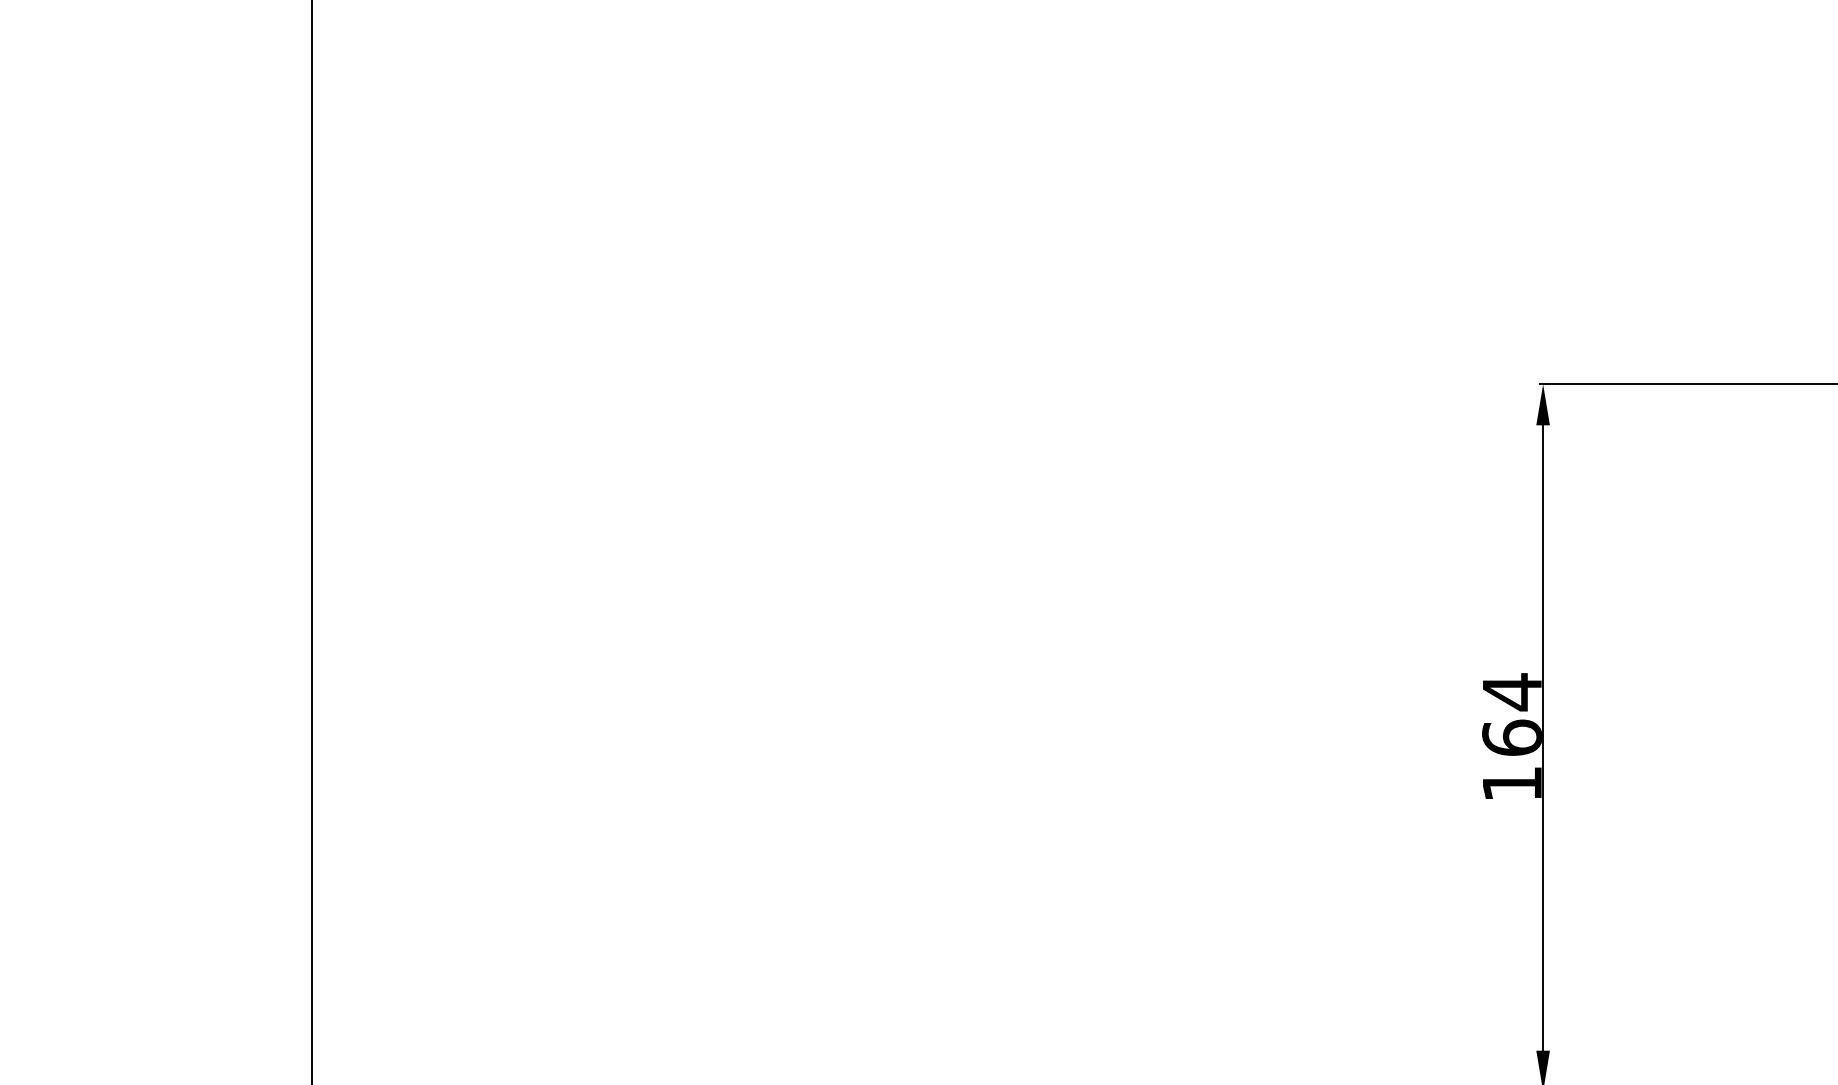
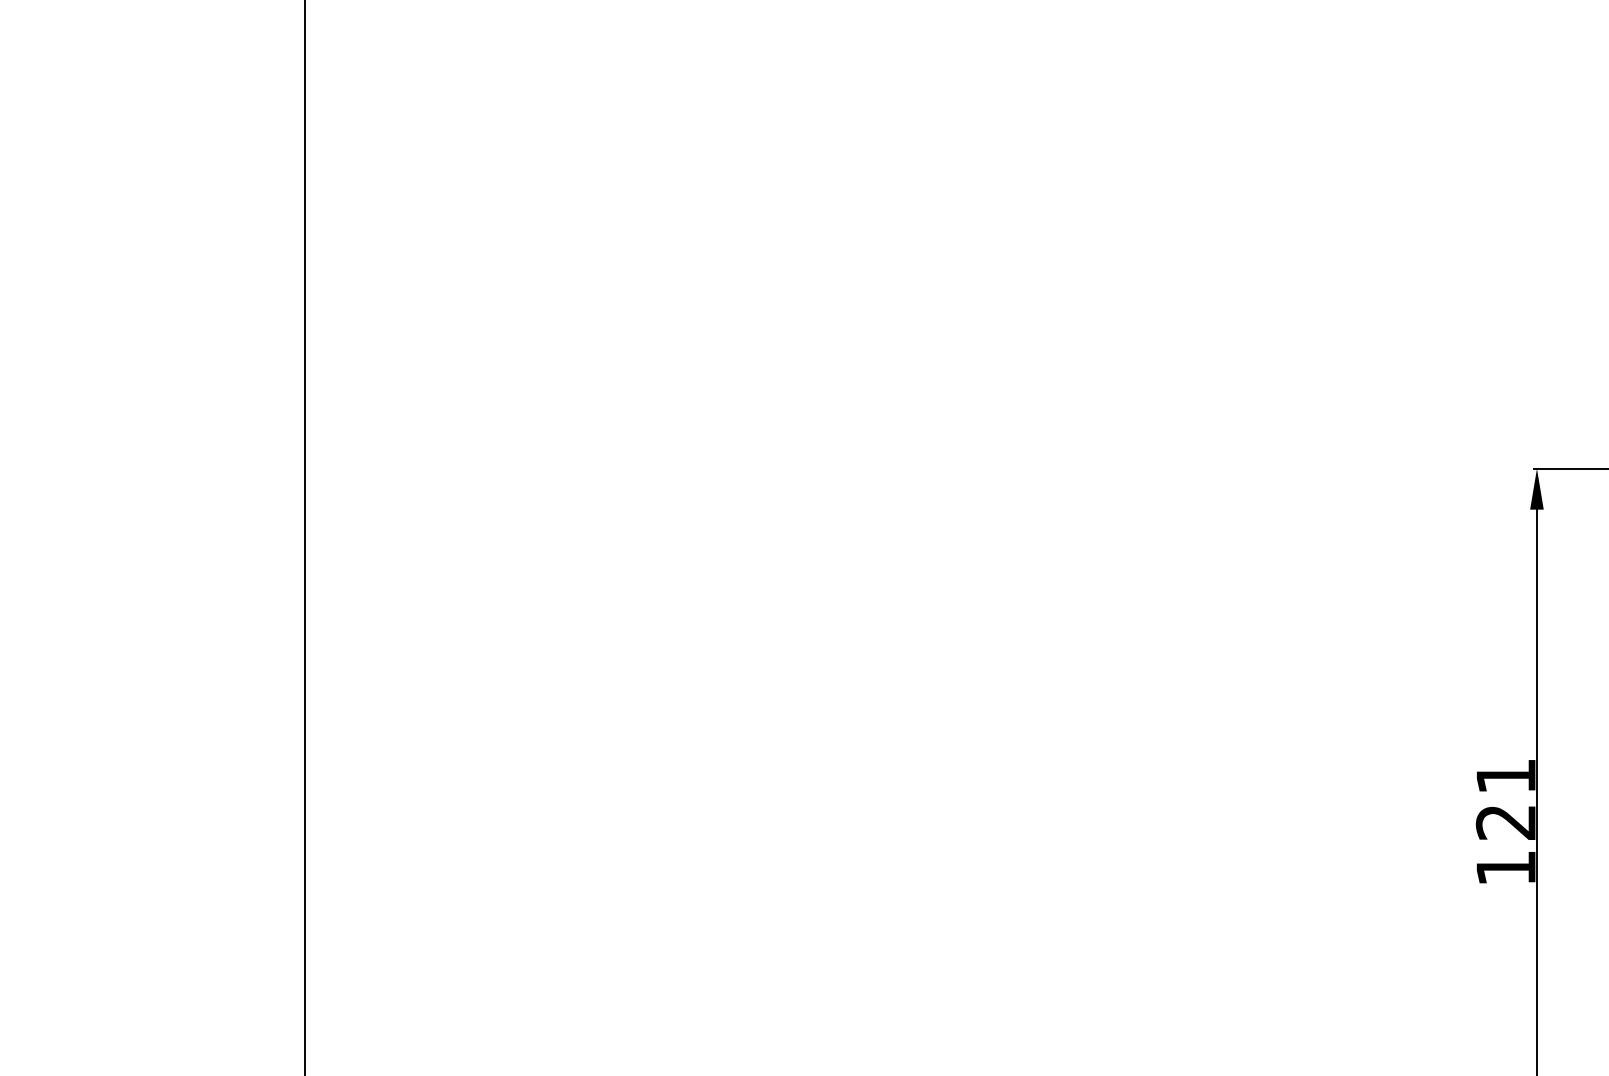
text: (1511, 714) -> (1505, 798), 164 -> 121

